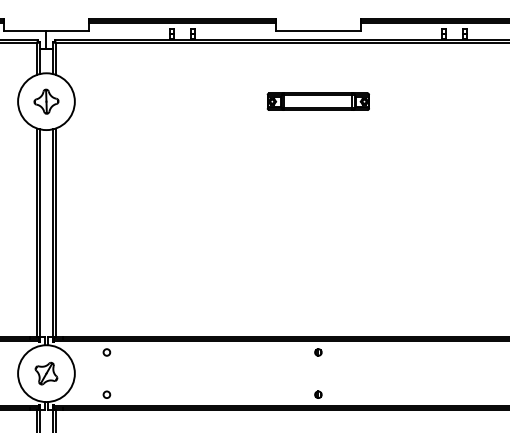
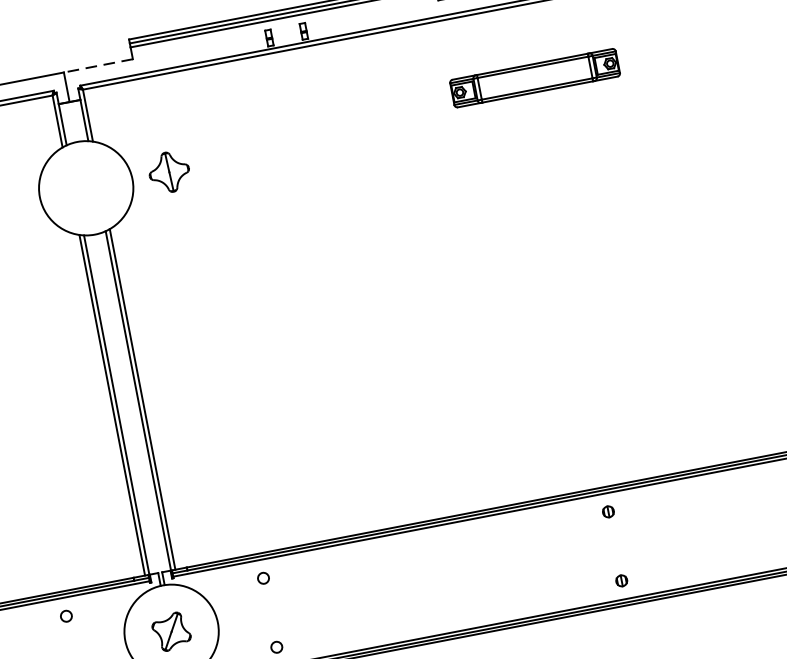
line: (67, 30) -> (98, 65), solid -> dashed
part: (46, 101) -> (169, 171), moved
part: (317, 101) -> (533, 78), moved

